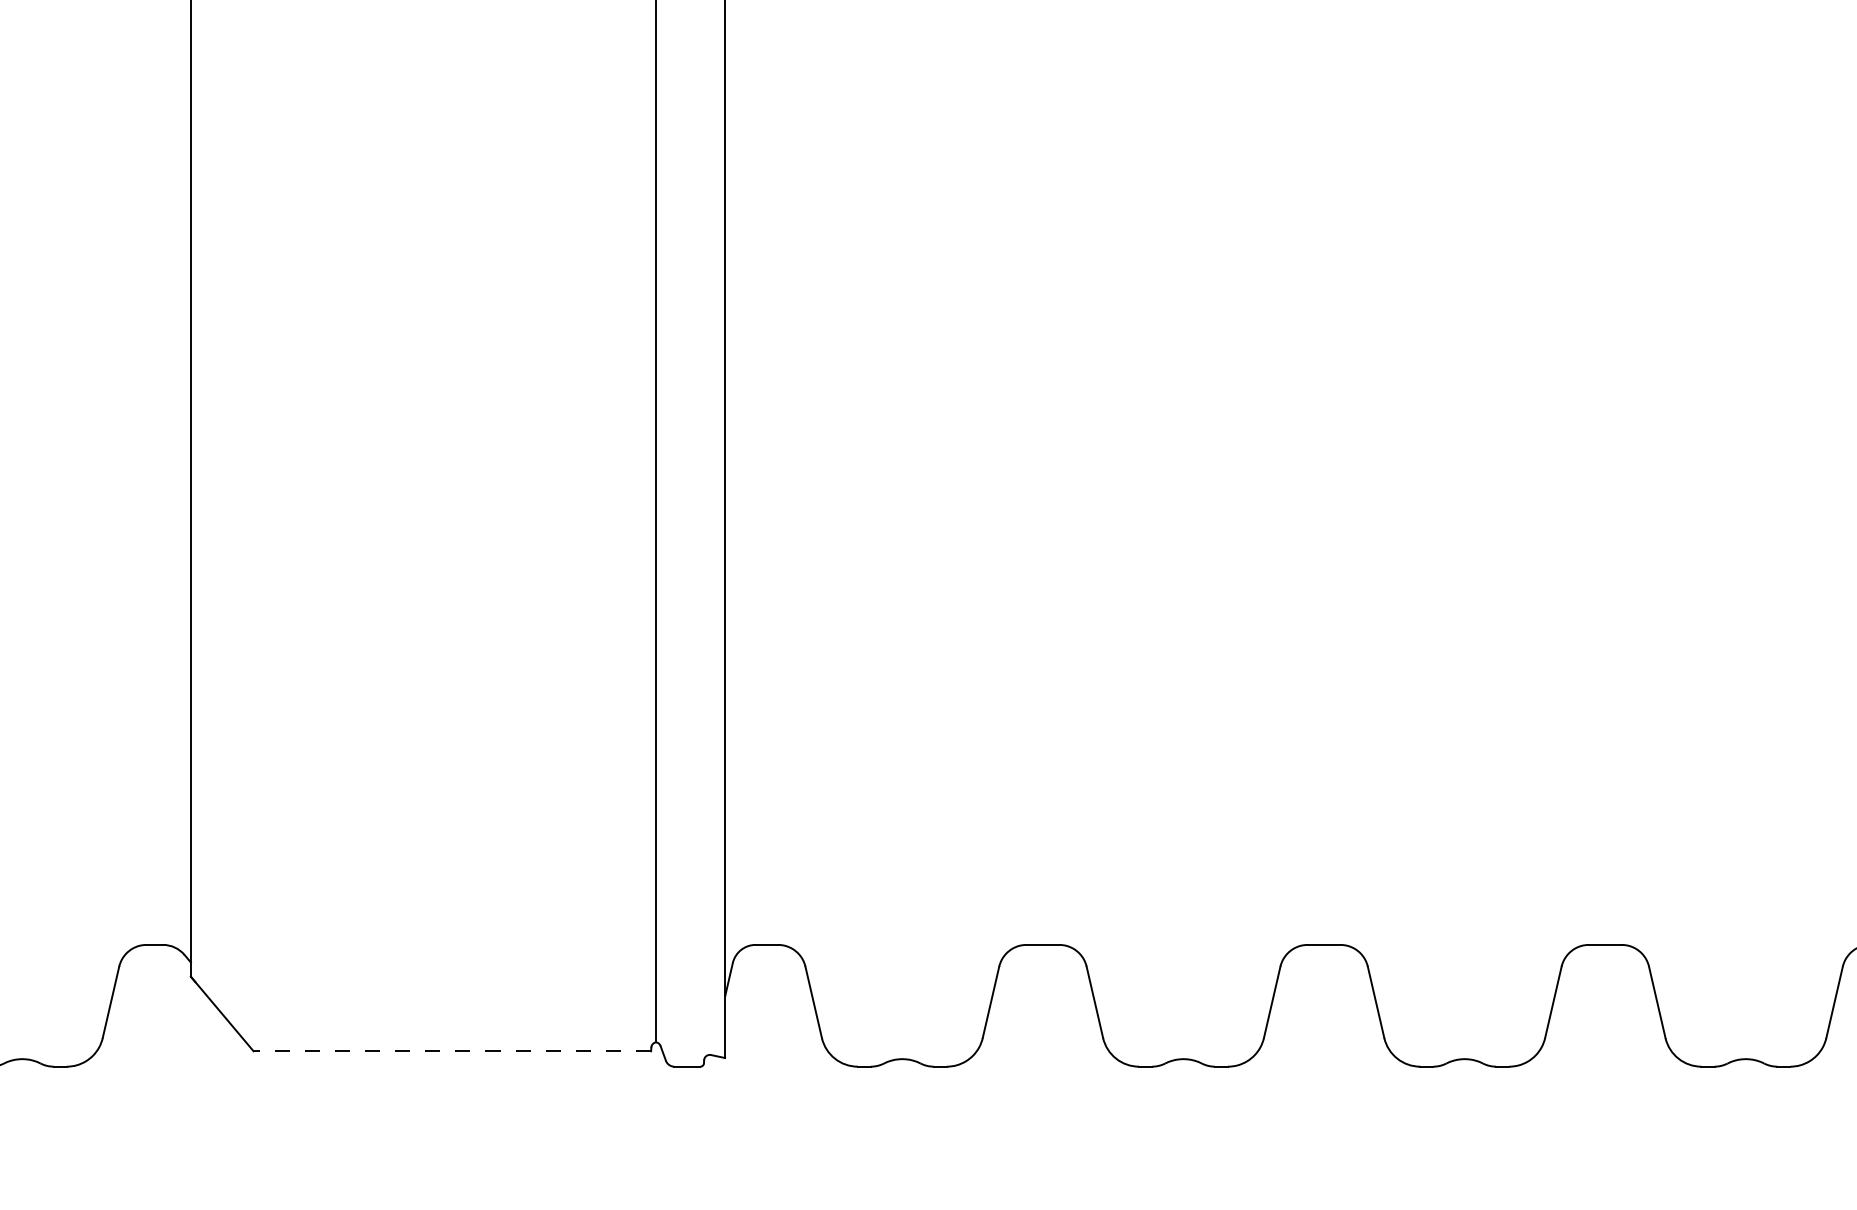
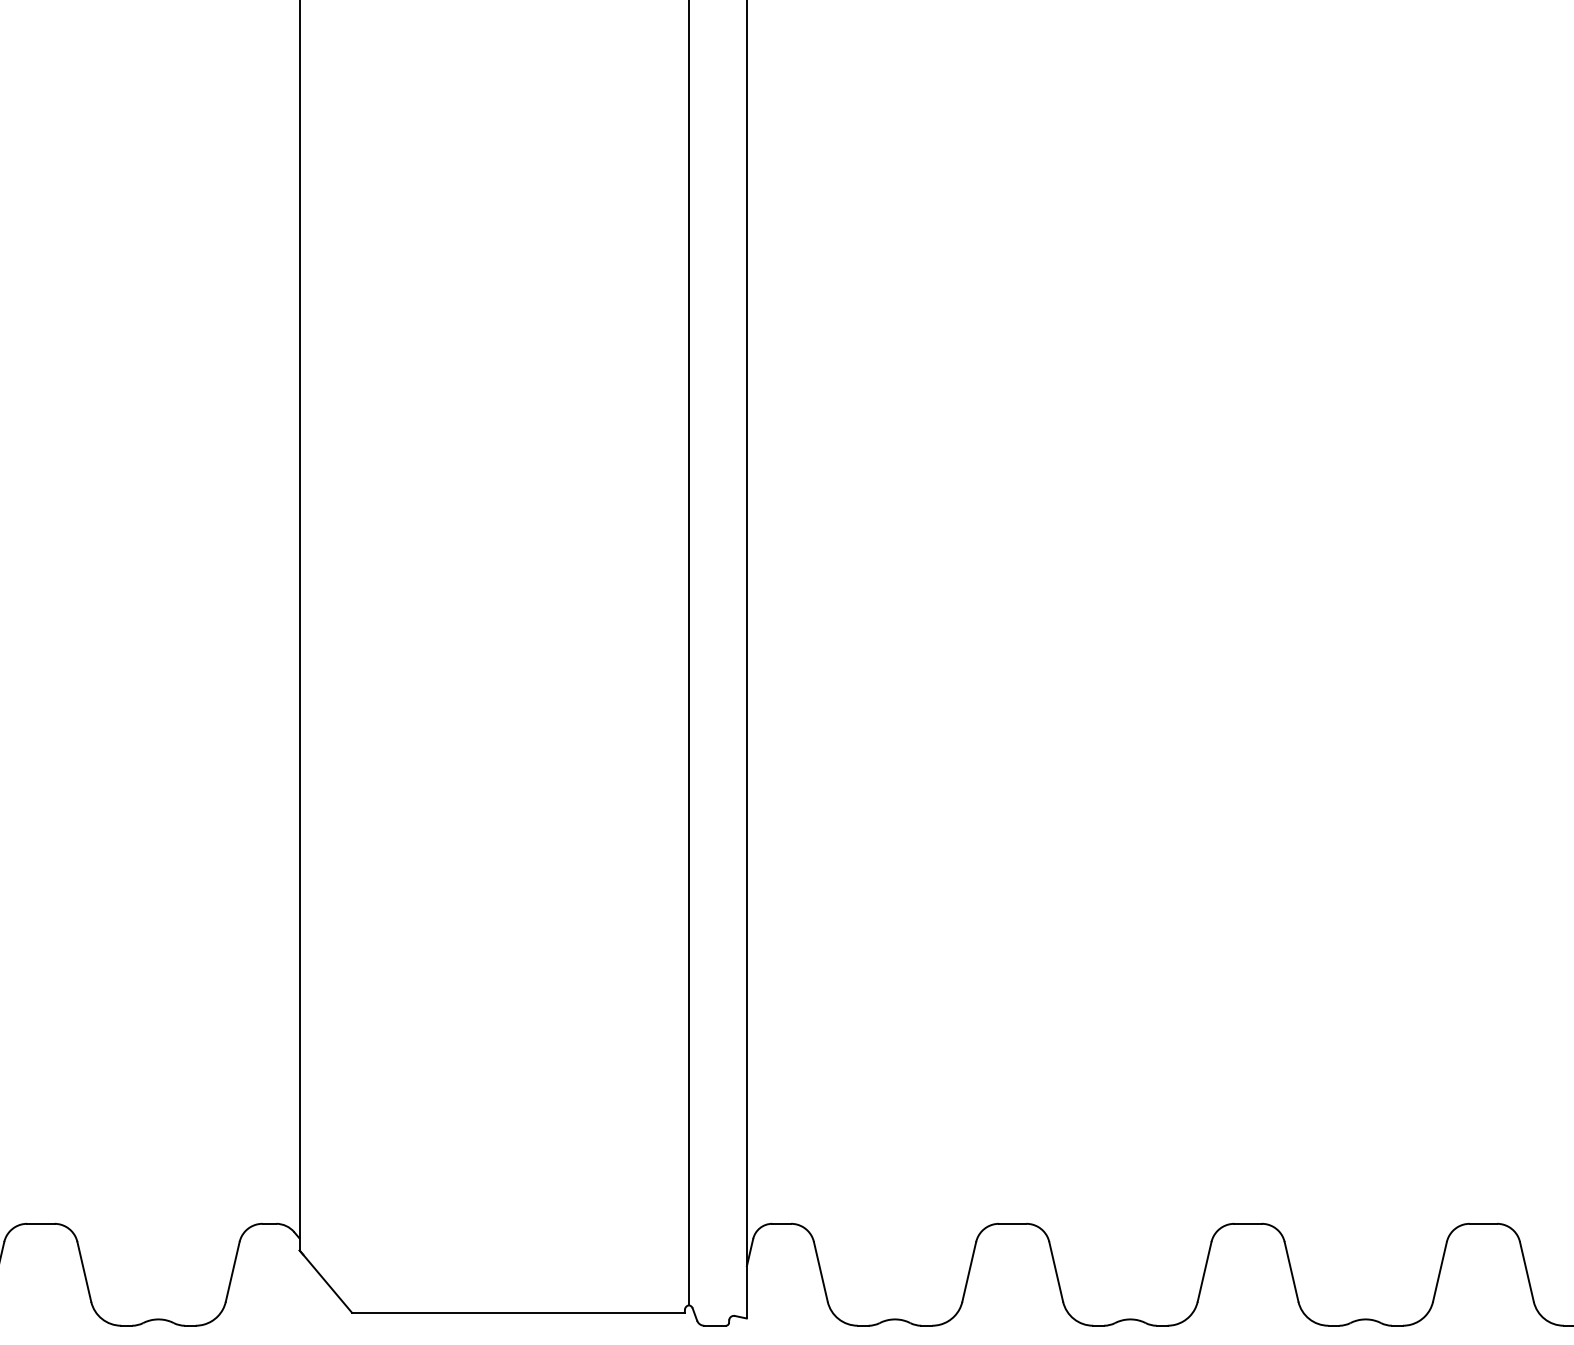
line: (451, 1050) -> (517, 1312), dashed -> solid

